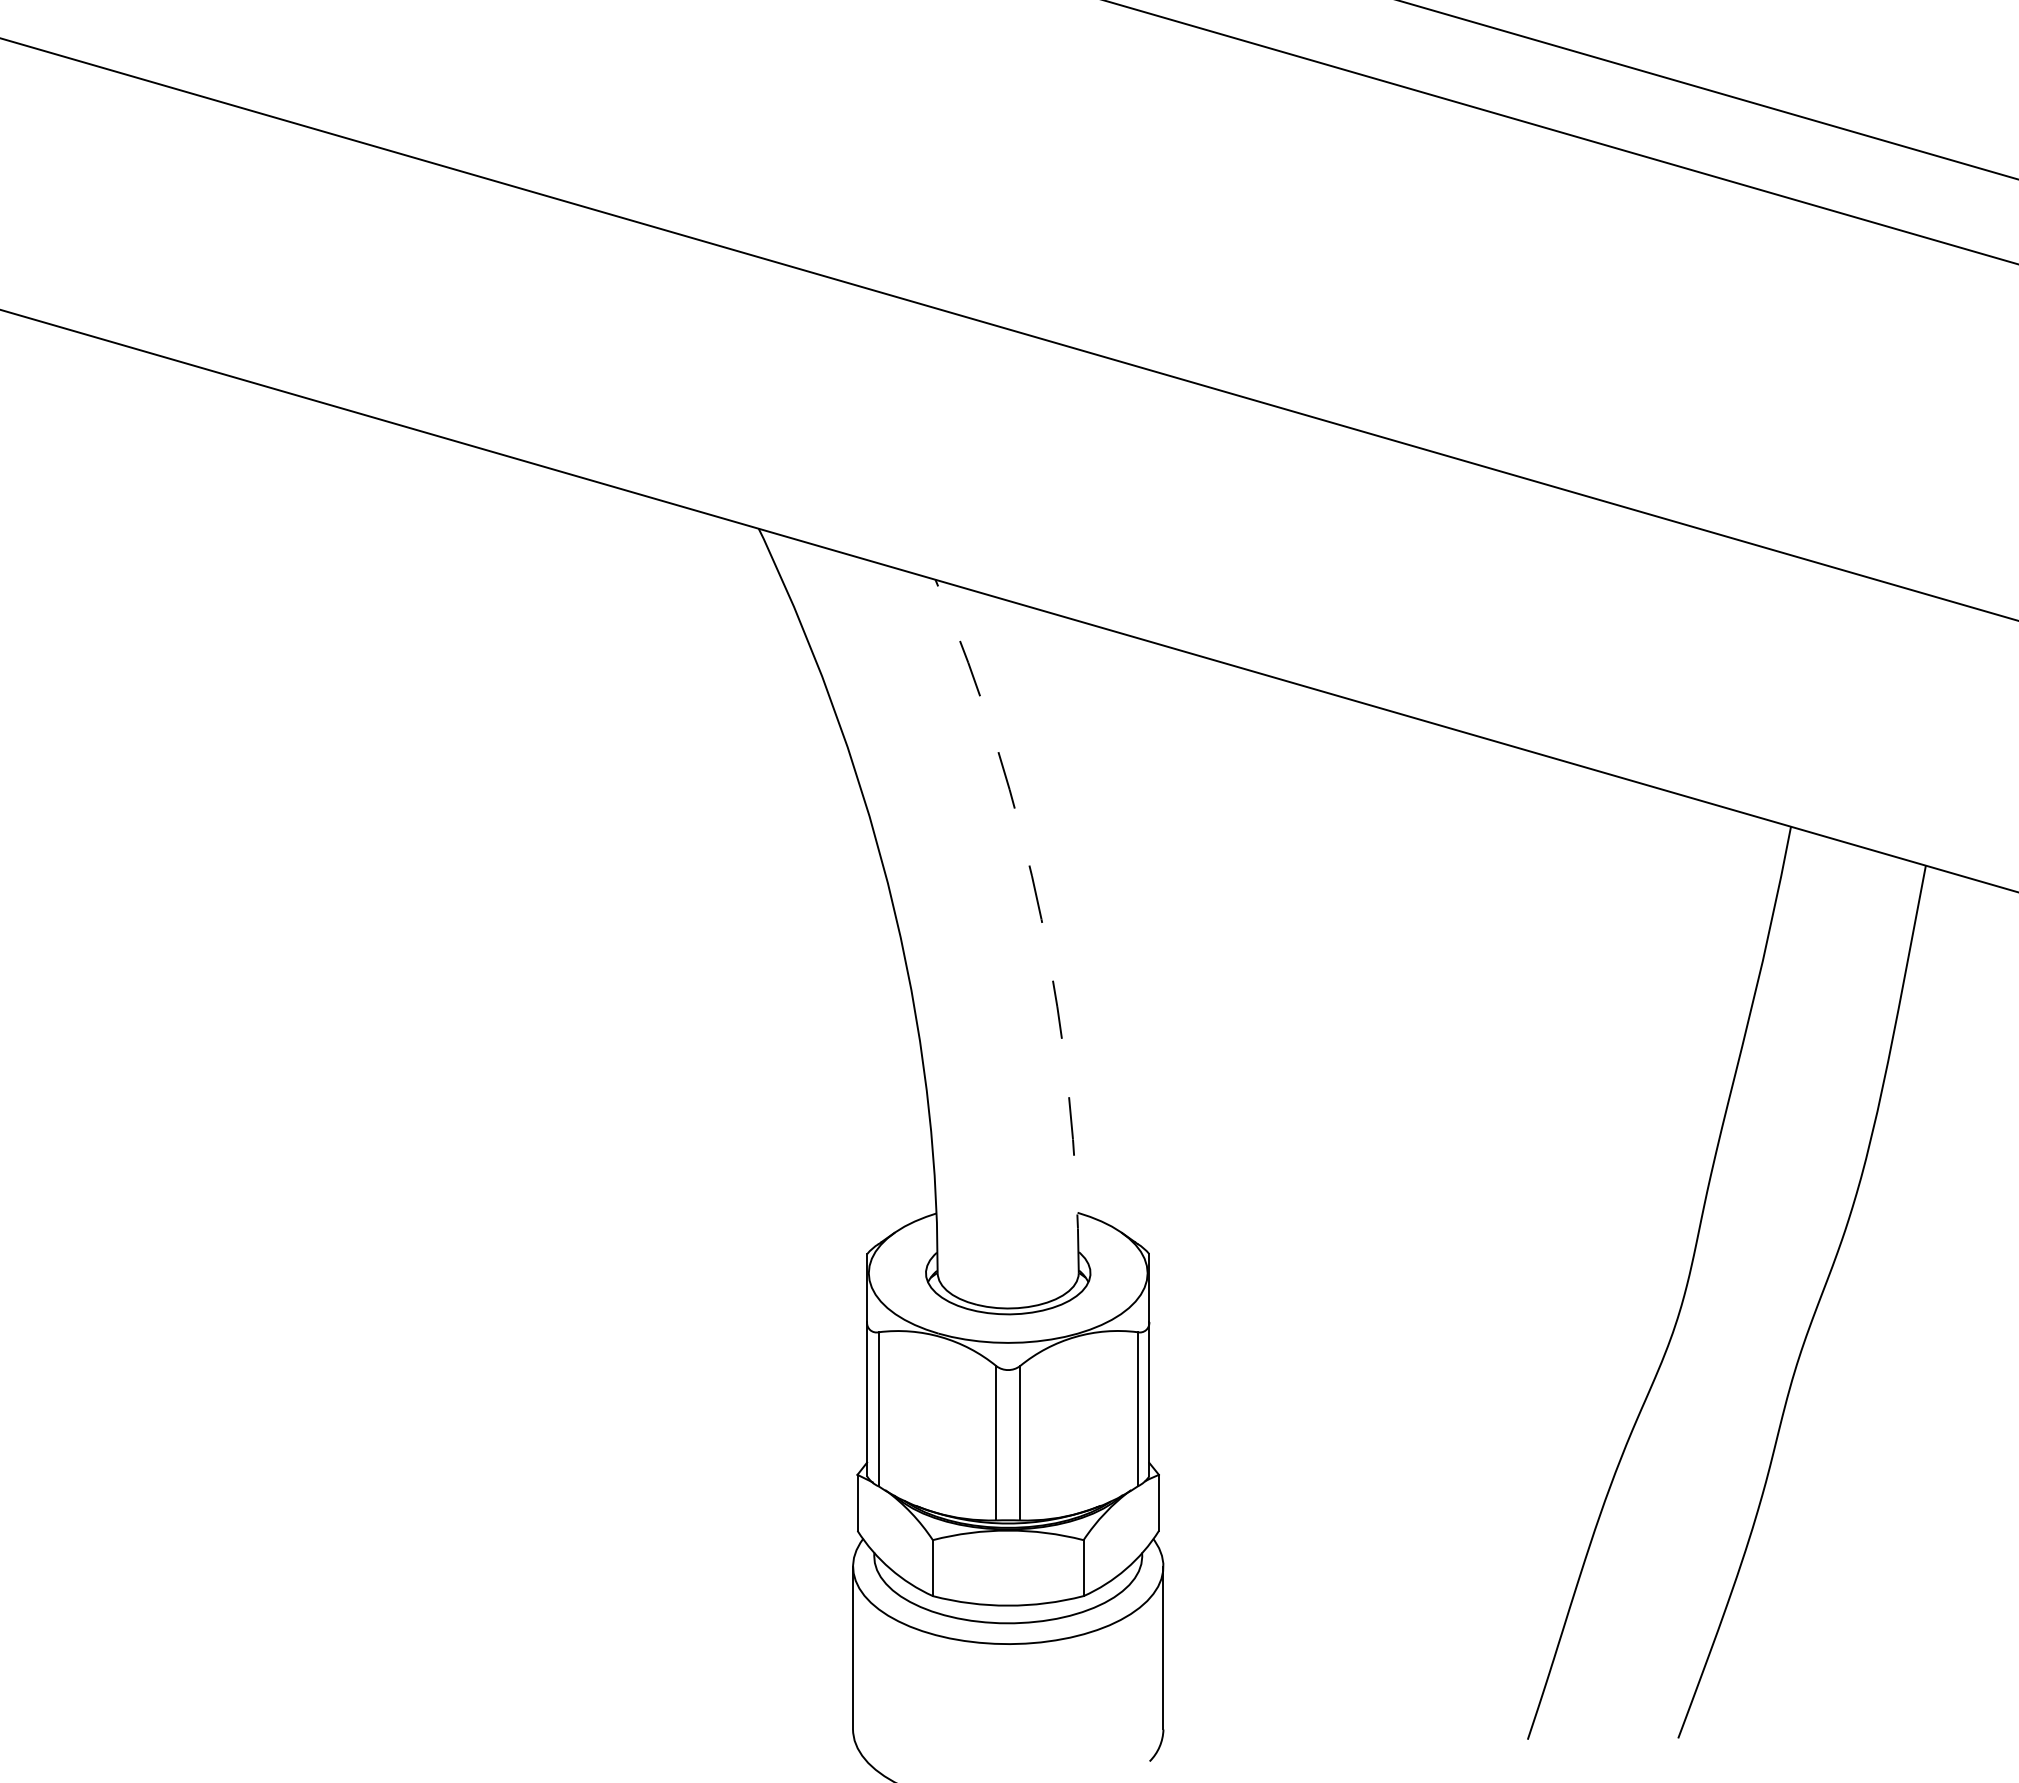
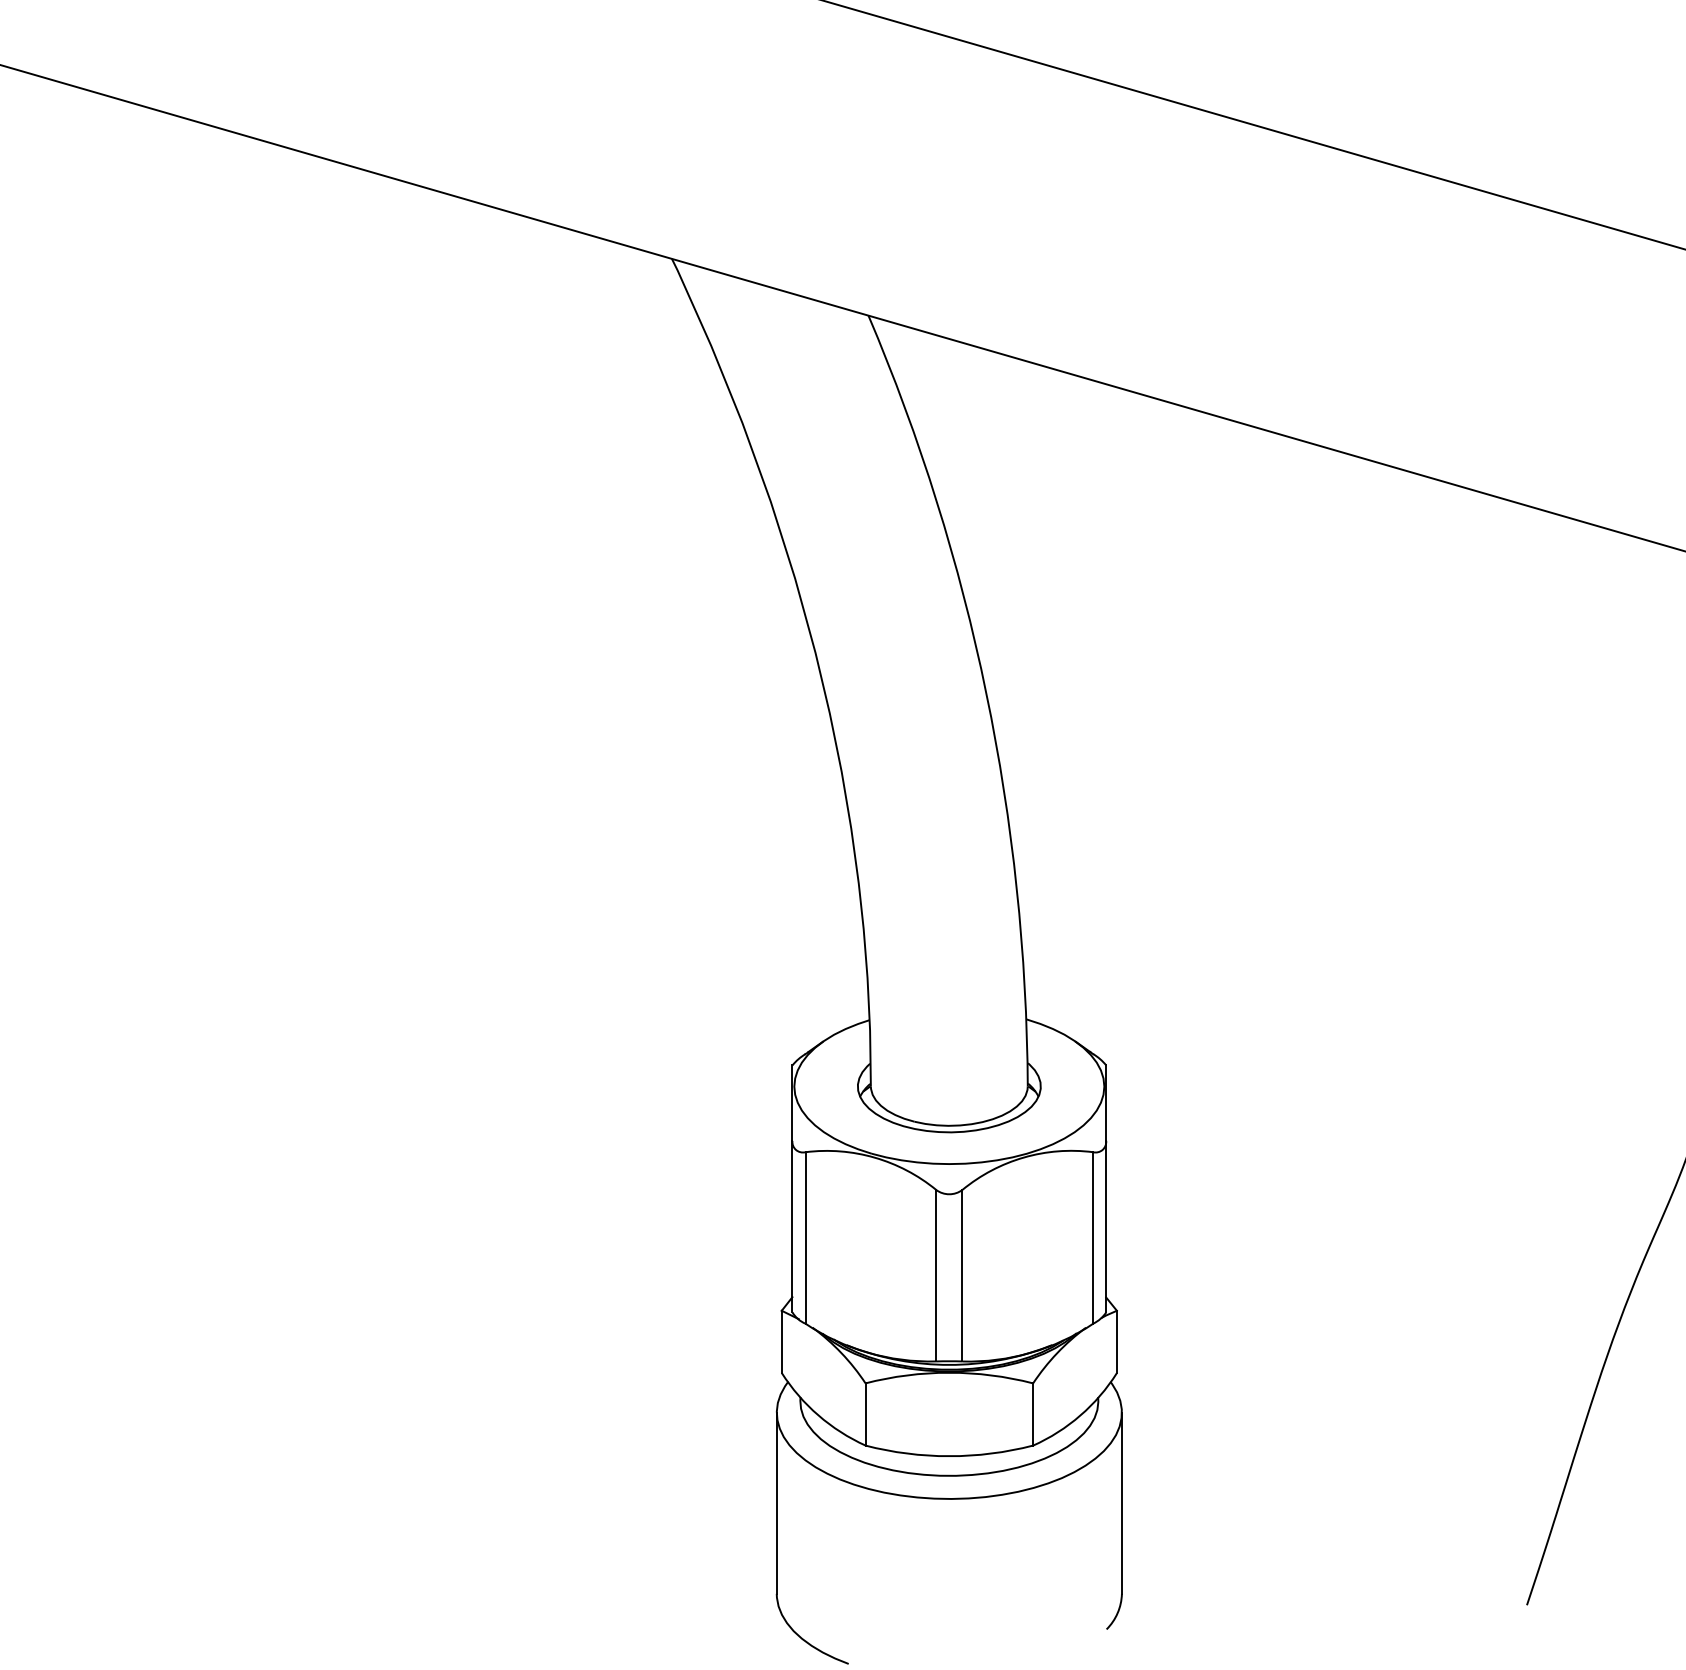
arc: (1041, 919) -> (986, 693), dashed -> solid

